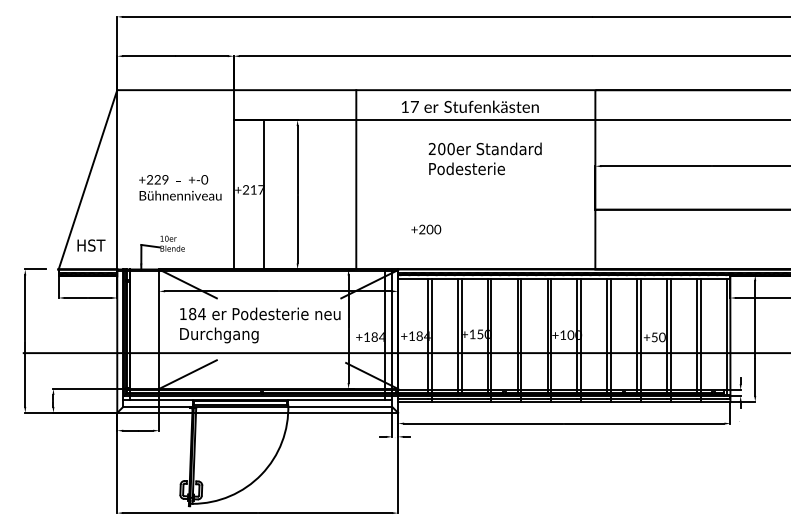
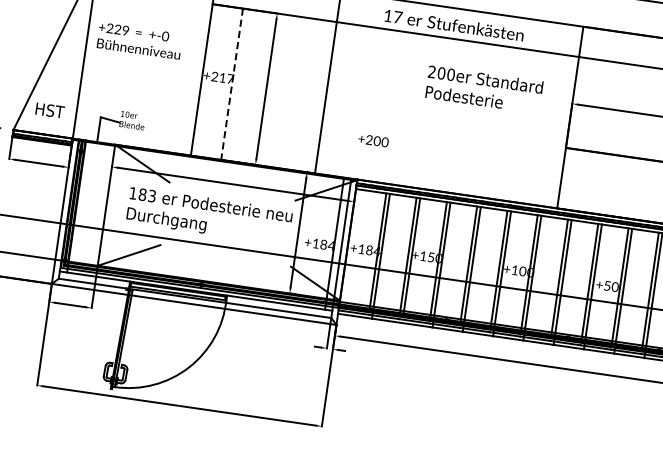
text: (484, 158) -> (483, 89), moved
text: (180, 187) -> (139, 40), moved
line: (263, 194) -> (231, 83), solid -> dashed
text: (426, 229) -> (373, 140), moved
text: (201, 314) -> (151, 196), 184 -> 183

